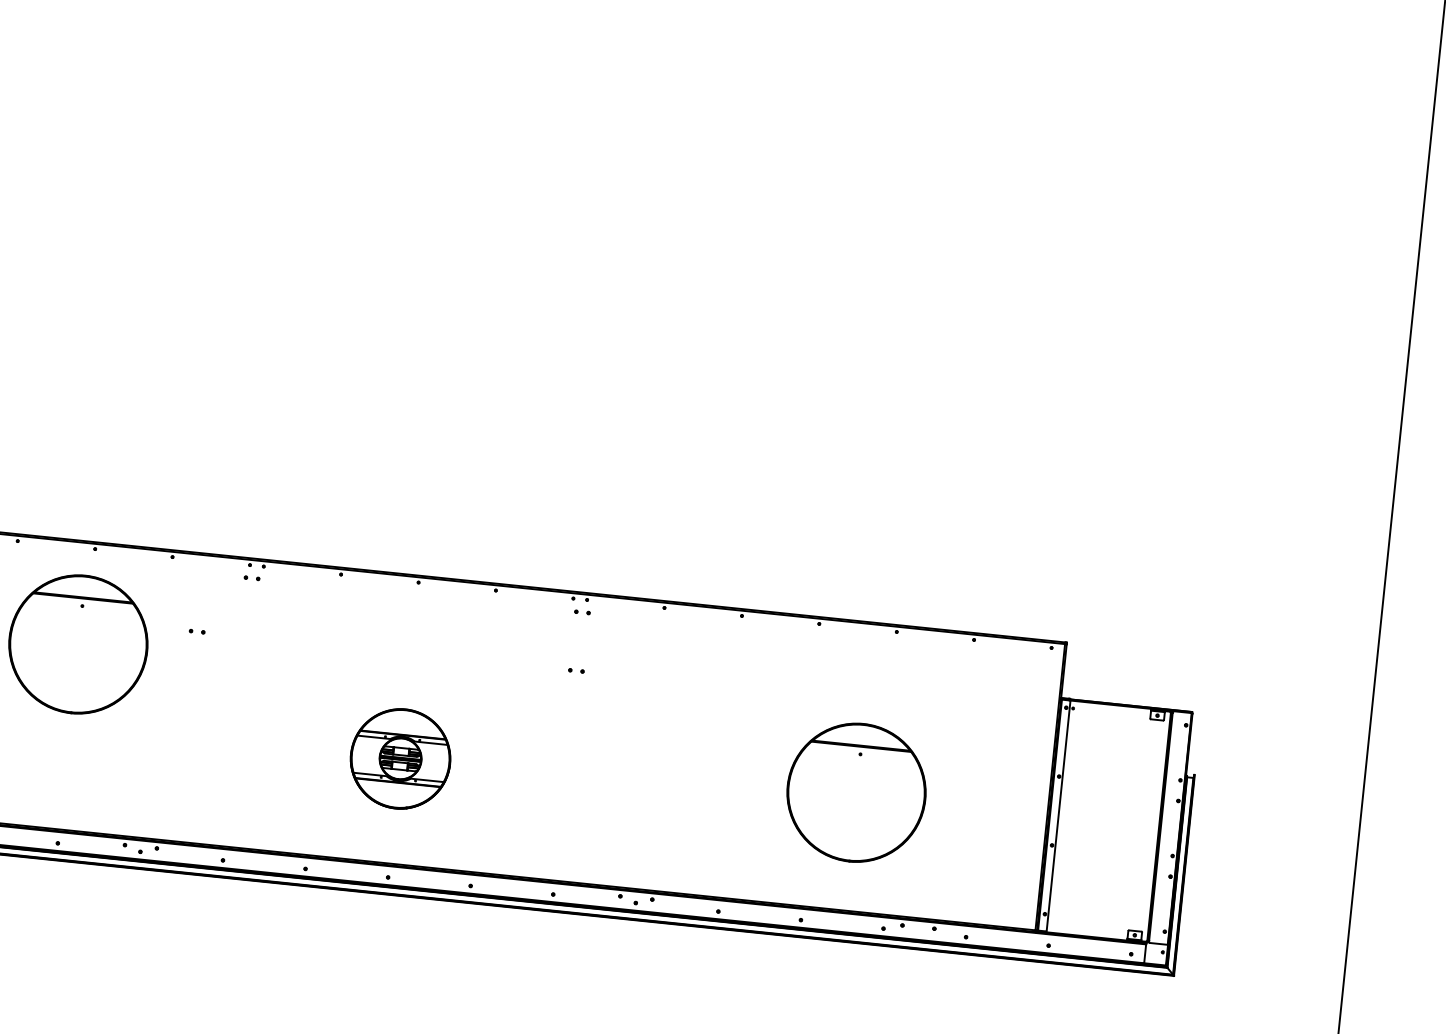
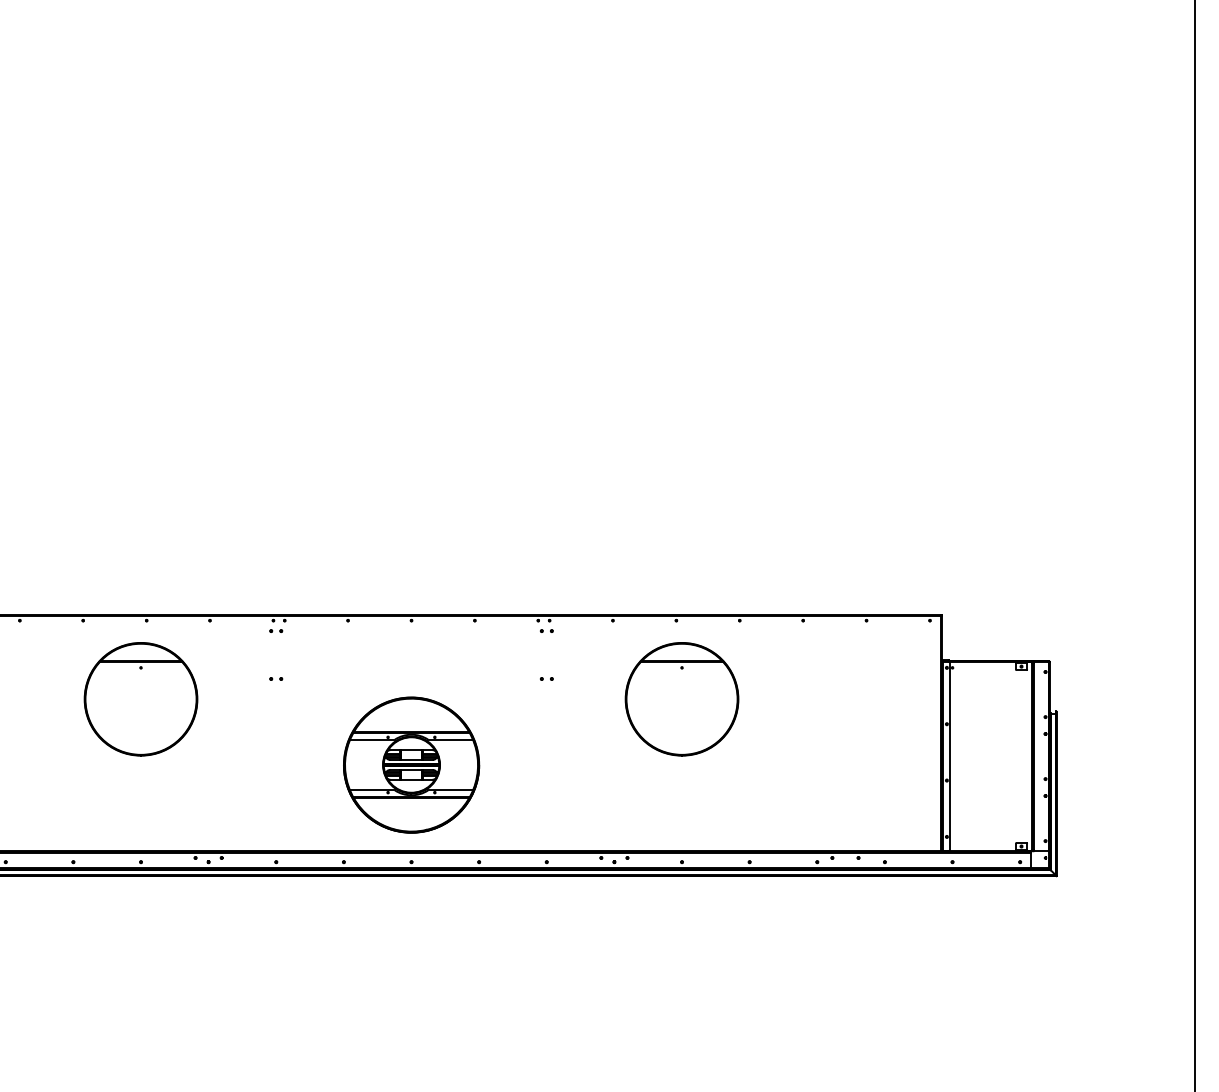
part: (197, 631) -> (276, 678), moved
part: (400, 758) -> (411, 764), size x1.67
part: (855, 792) -> (681, 699), moved

